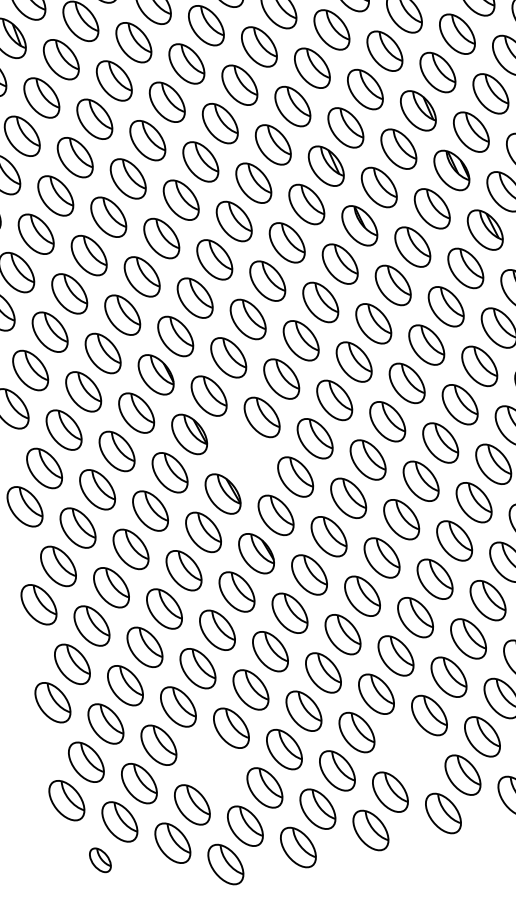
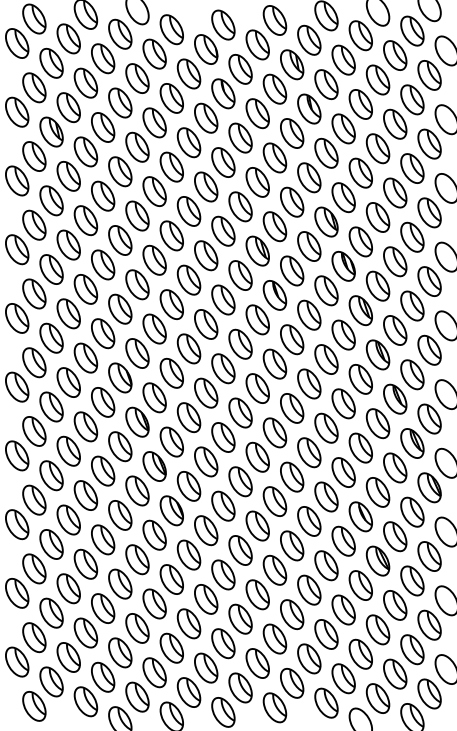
part: (242, 454) -> (171, 441), added
part: (409, 753) -> (257, 663), added
part: (212, 766) -> (120, 652), added
part: (100, 860) -> (34, 706), size x1.67

